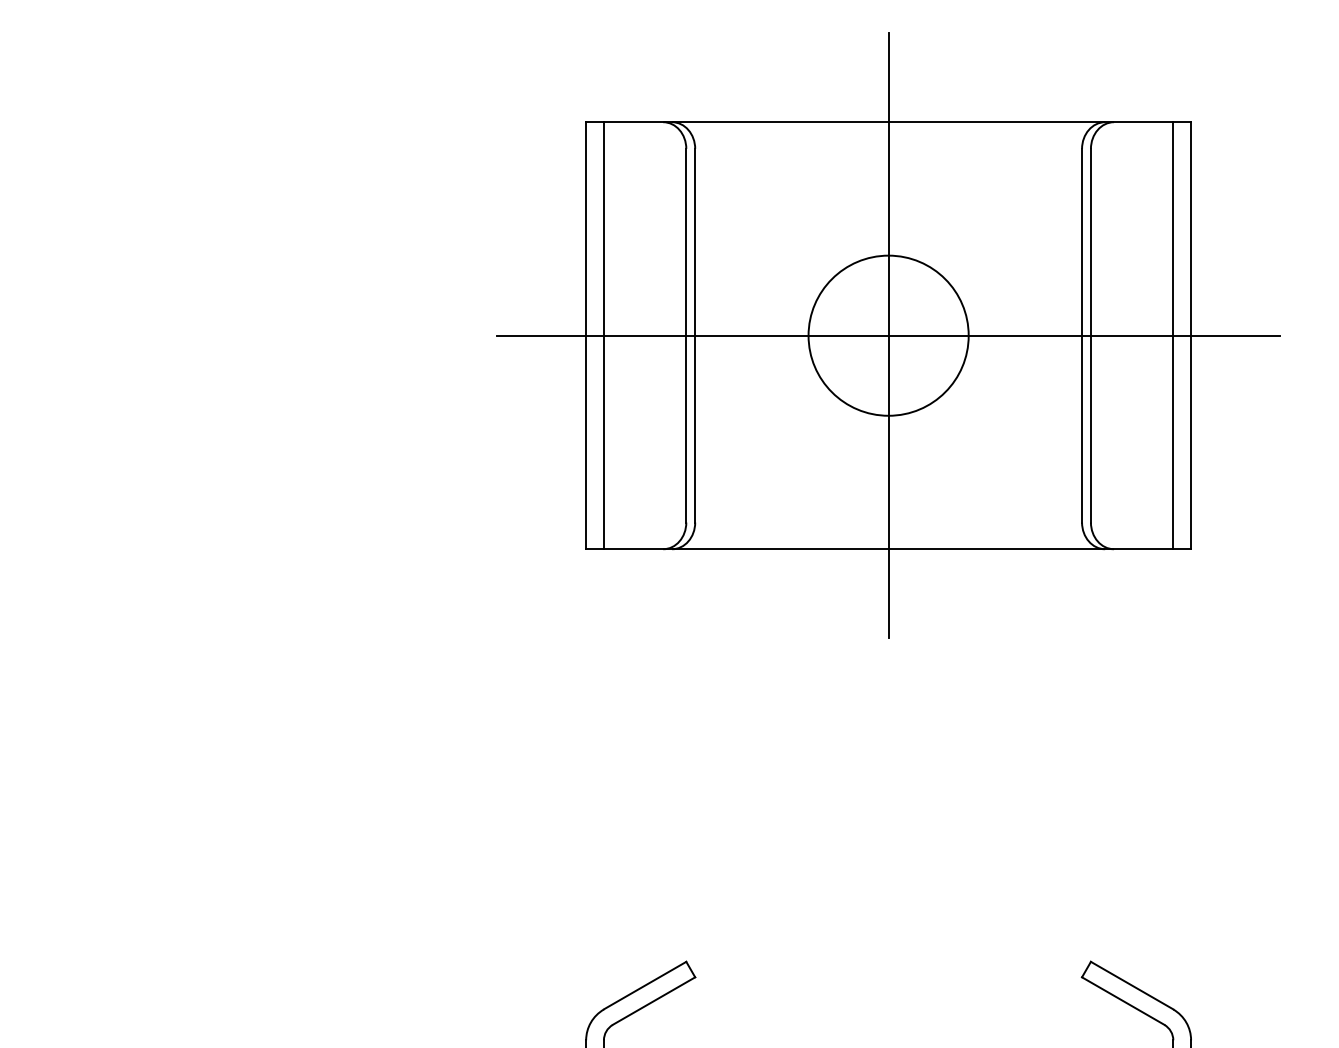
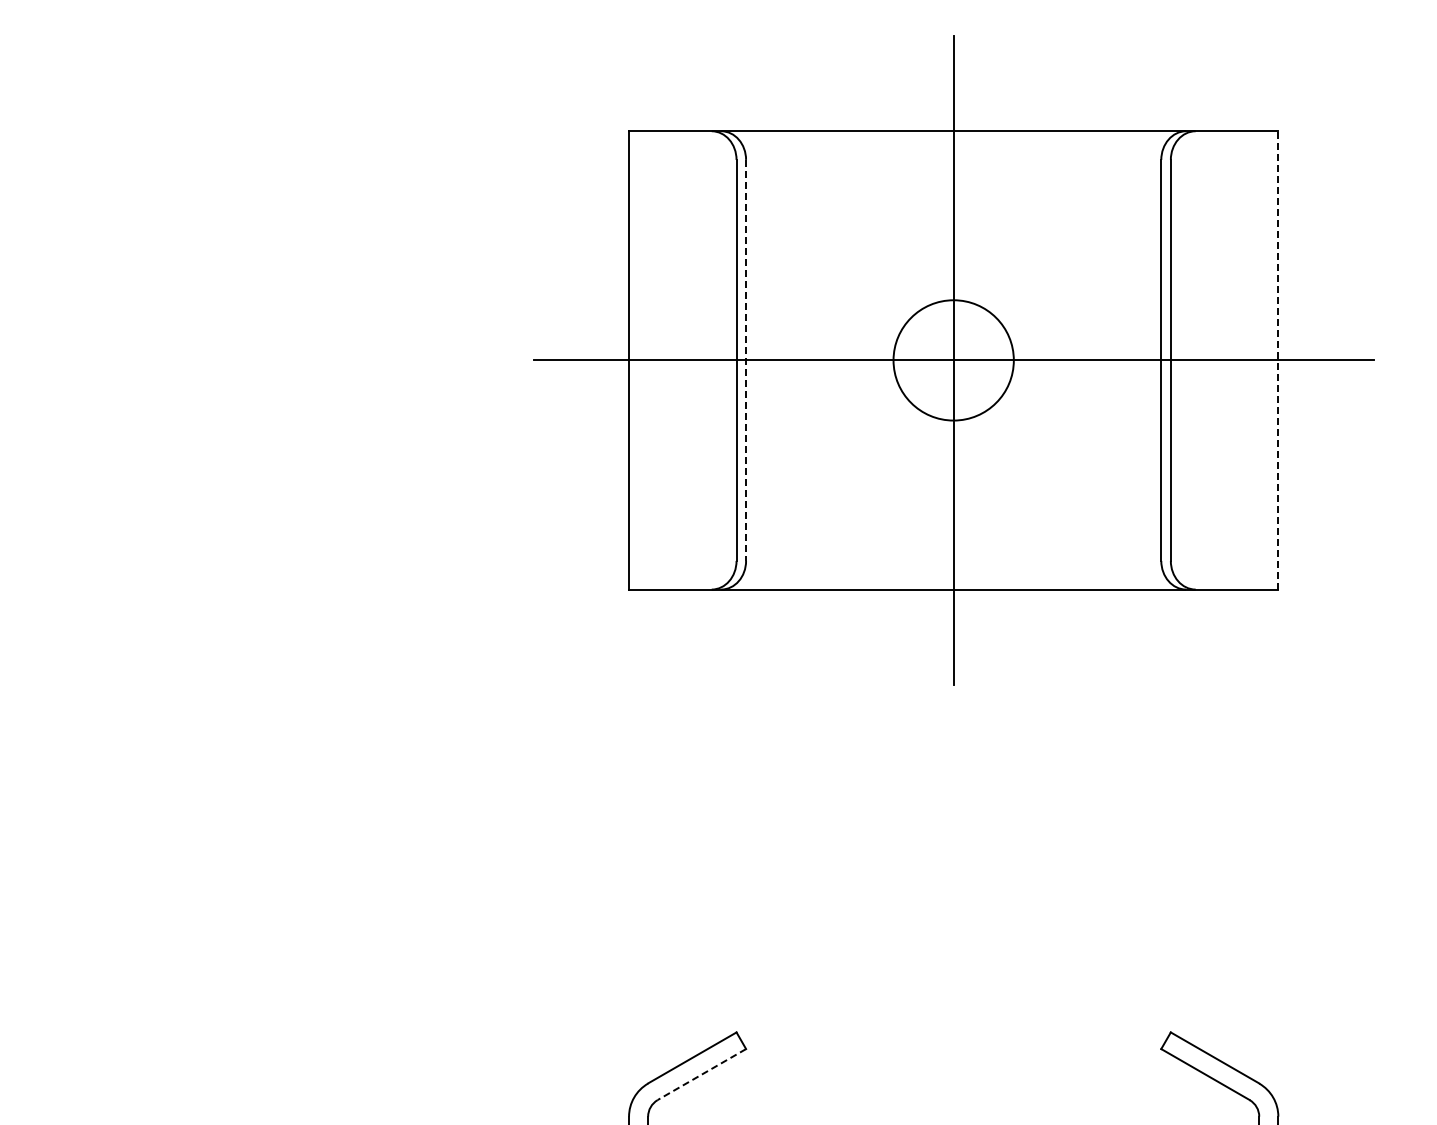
line: (1191, 334) -> (1278, 359), solid -> dashed
line: (604, 335) -> (648, 360), removed
line: (695, 335) -> (746, 360), solid -> dashed
circle: (888, 335) -> (953, 360), size x0.7
line: (1173, 335) -> (1259, 360), removed
line: (653, 1001) -> (701, 1074), solid -> dashed

